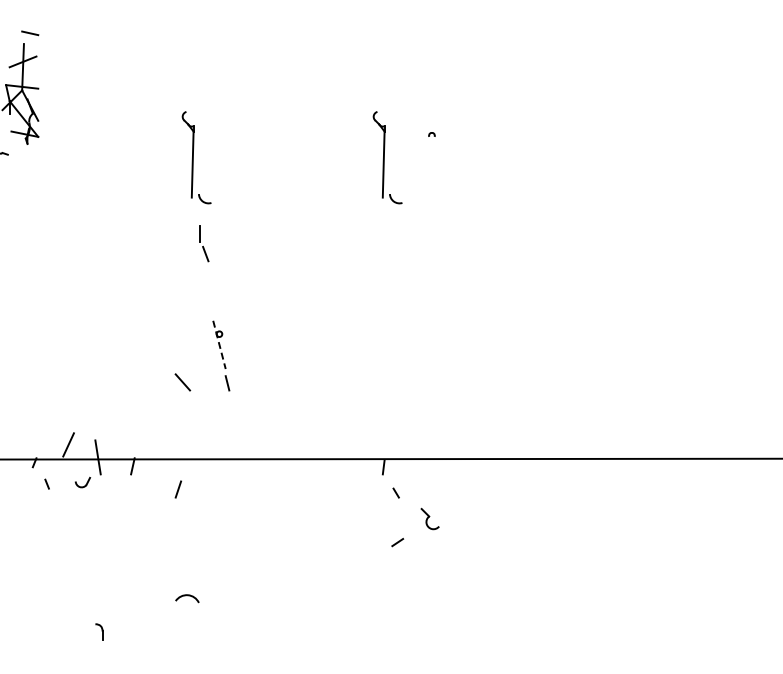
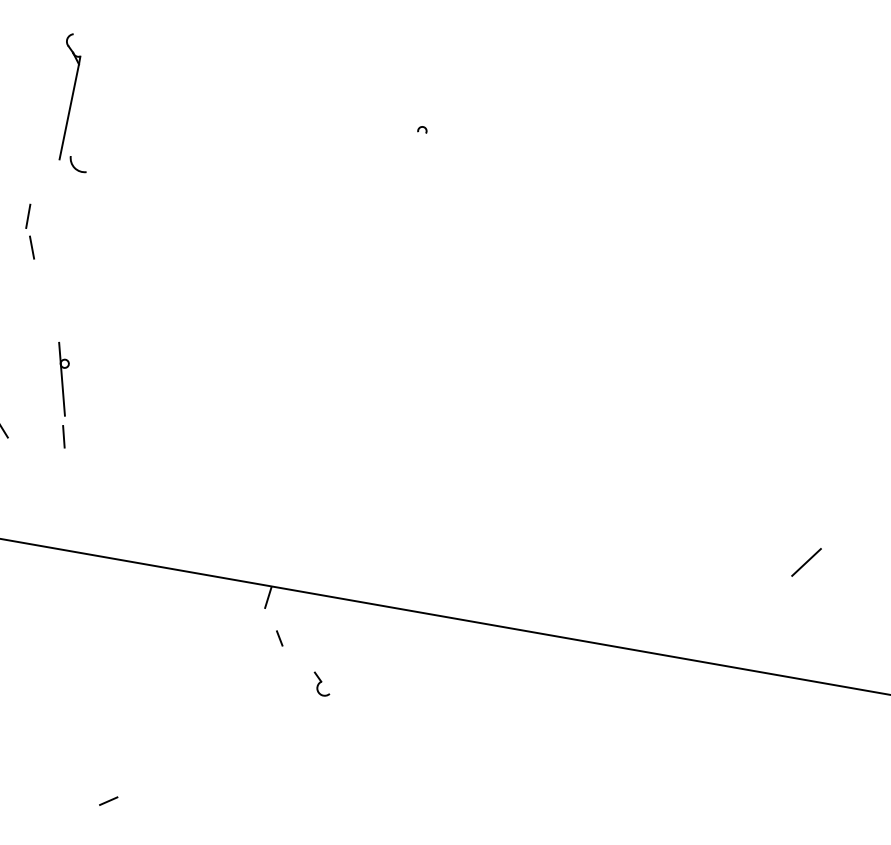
part: (387, 157) -> (352, 151), removed
part: (204, 243) -> (32, 231), moved
line: (219, 344) -> (62, 378), dashed -> solid
line: (740, 379) -> (806, 562), added
part: (429, 518) -> (321, 683), size x0.71
line: (397, 542) -> (108, 801), moved

